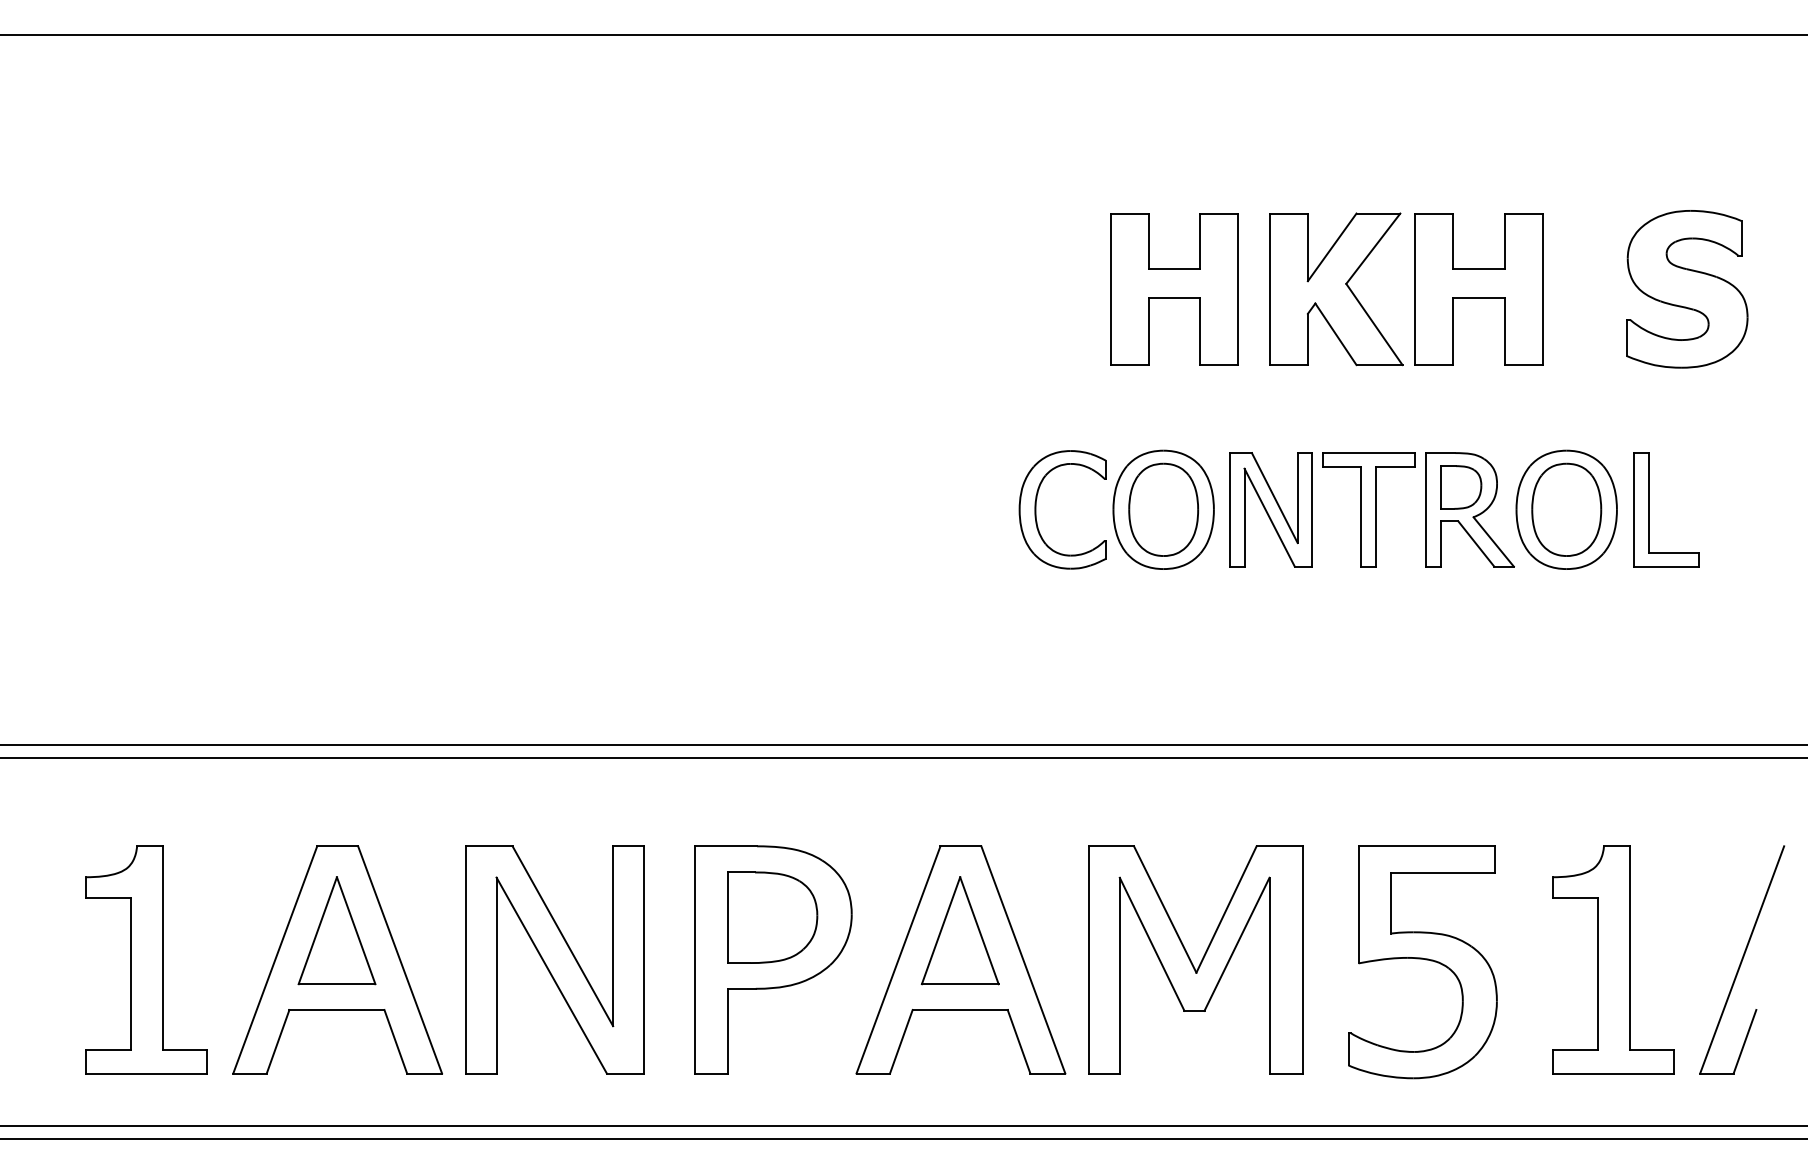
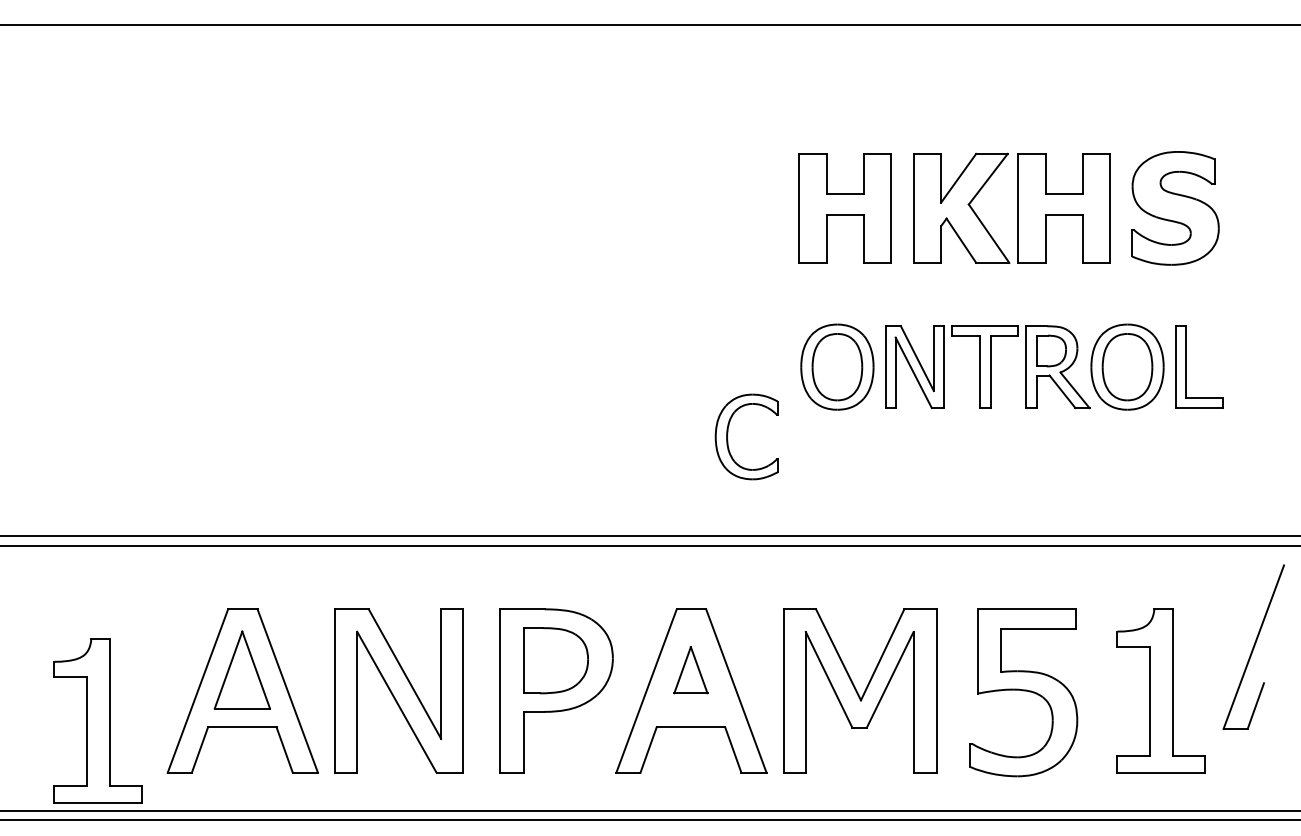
part: (1687, 289) -> (1175, 208), moved
part: (1036, 509) -> (727, 436), moved
part: (959, 930) -> (690, 669), size x0.6
part: (146, 959) -> (98, 721), moved
part: (1742, 959) -> (1254, 646), moved

